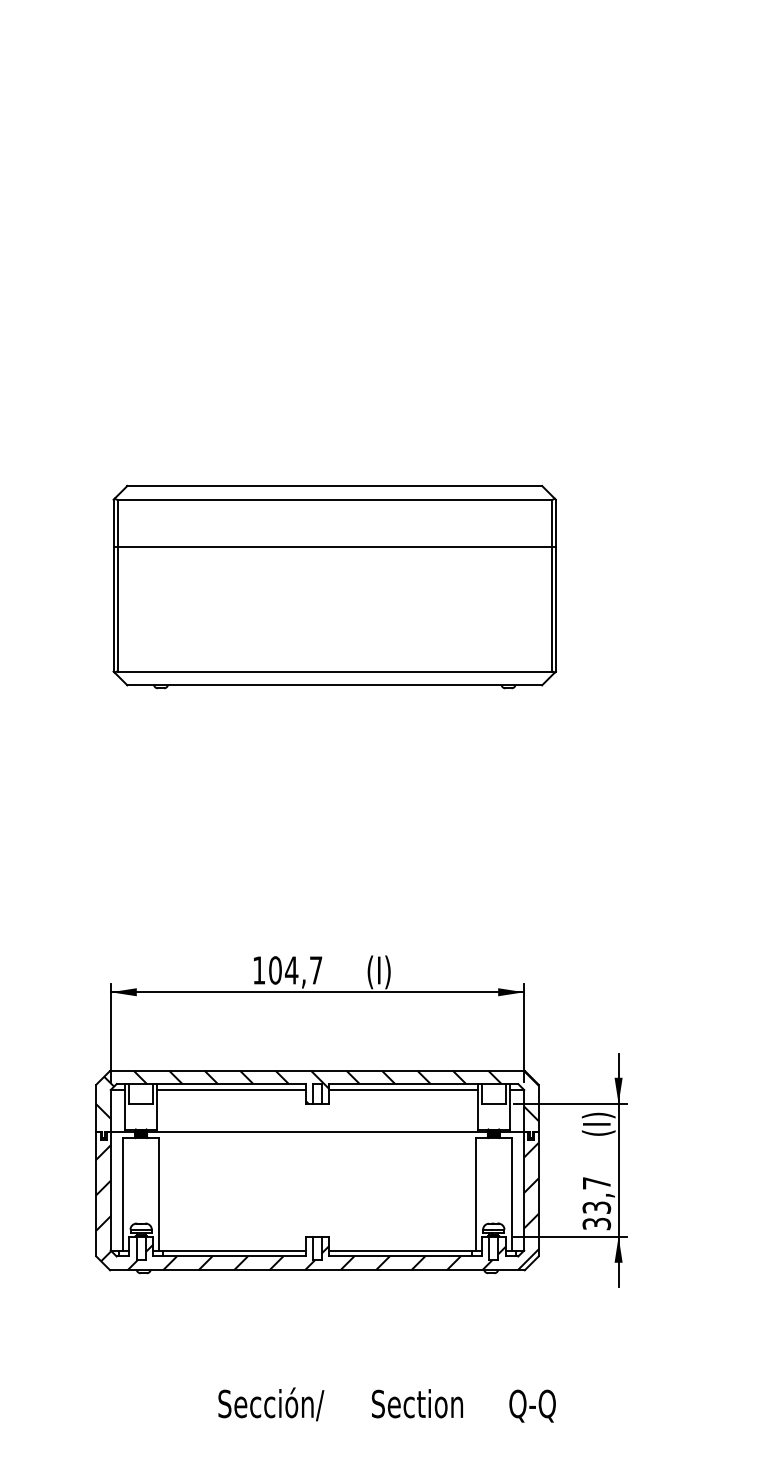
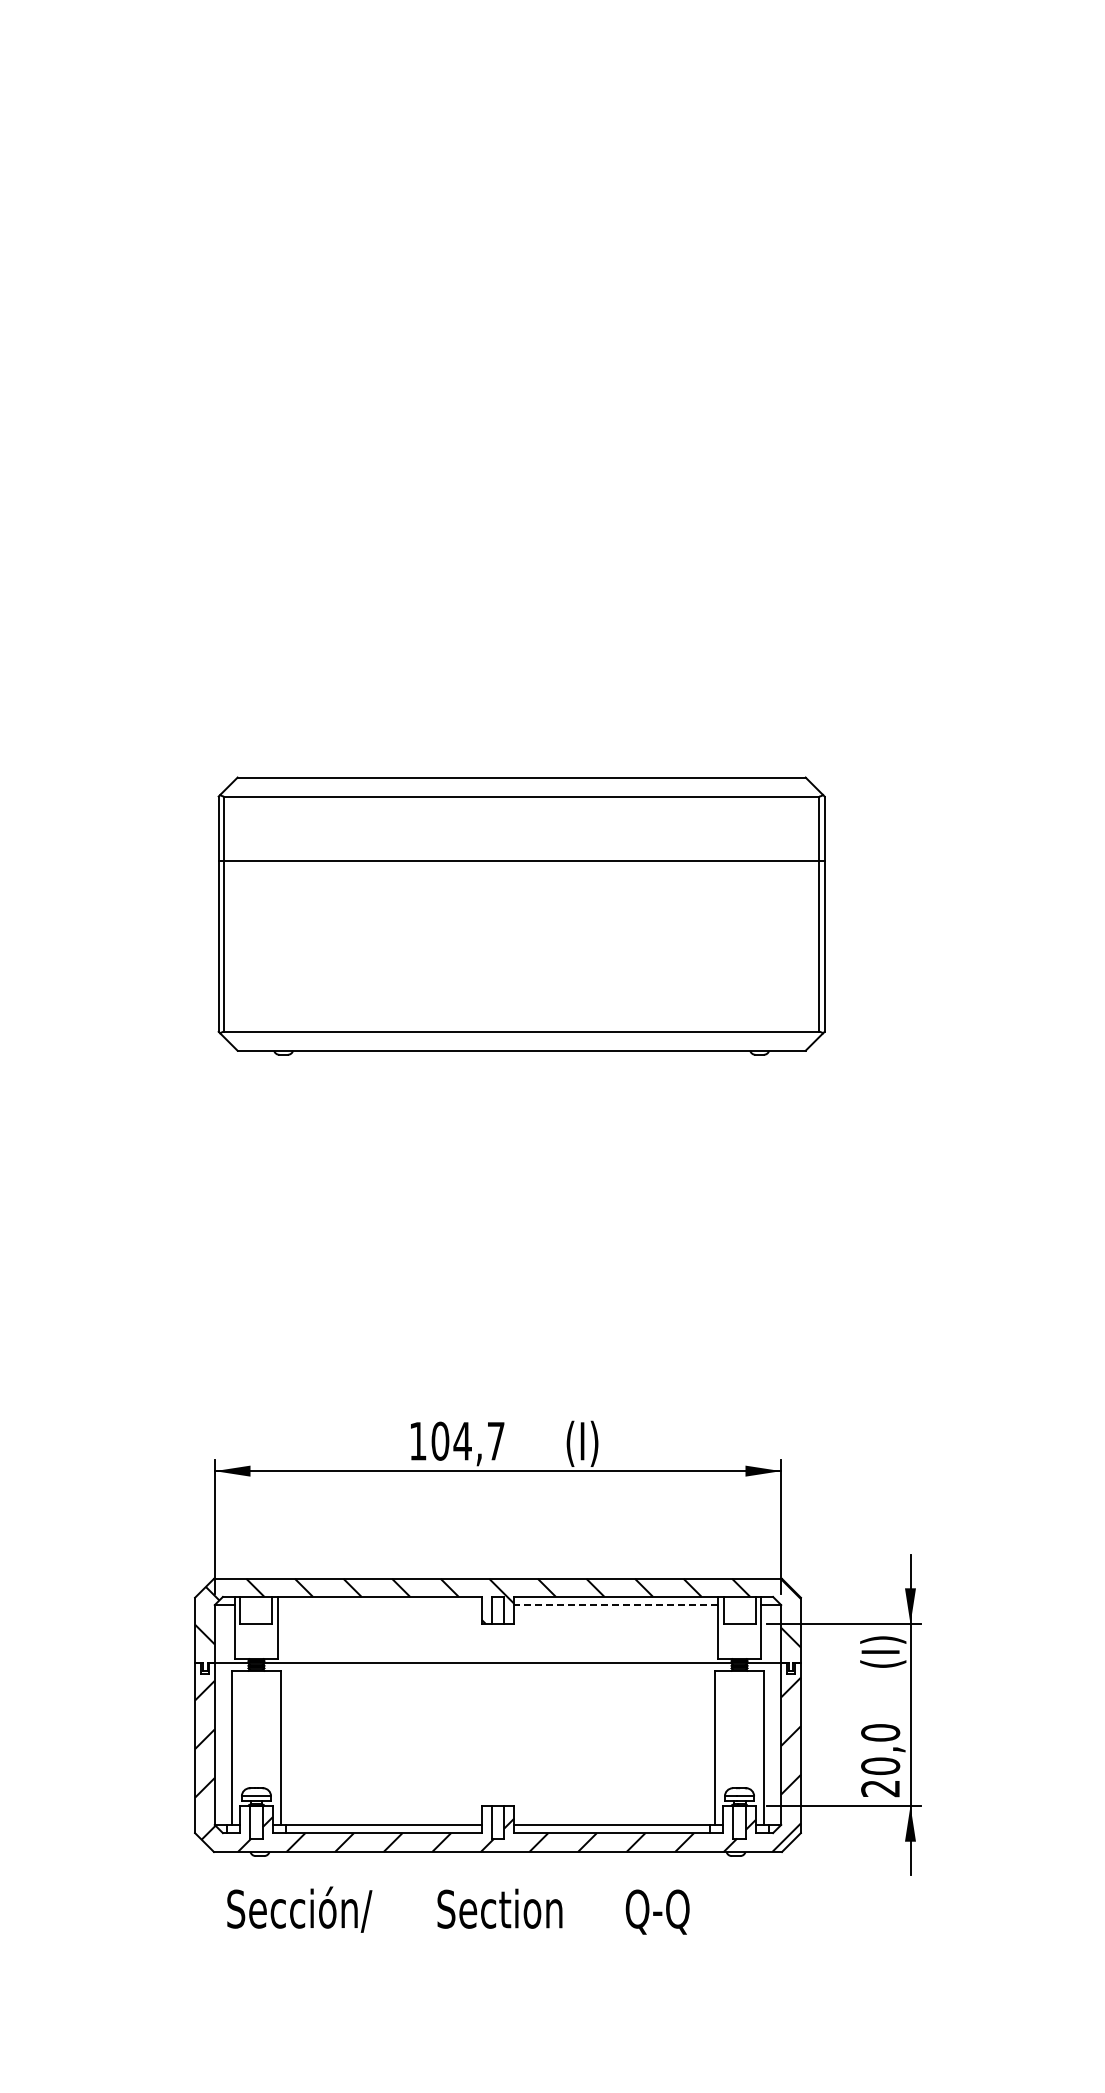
line: (230, 1090) -> (379, 1605), removed
line: (403, 1090) -> (616, 1605), solid -> dashed
text: (596, 1203) -> (880, 1760), 33,7 -> 20,0
text: (387, 1404) -> (458, 1910), moved

